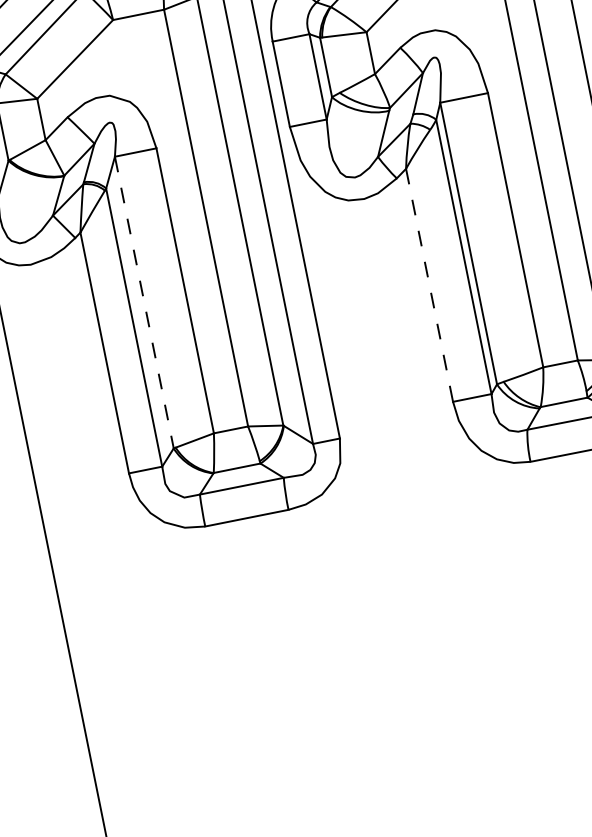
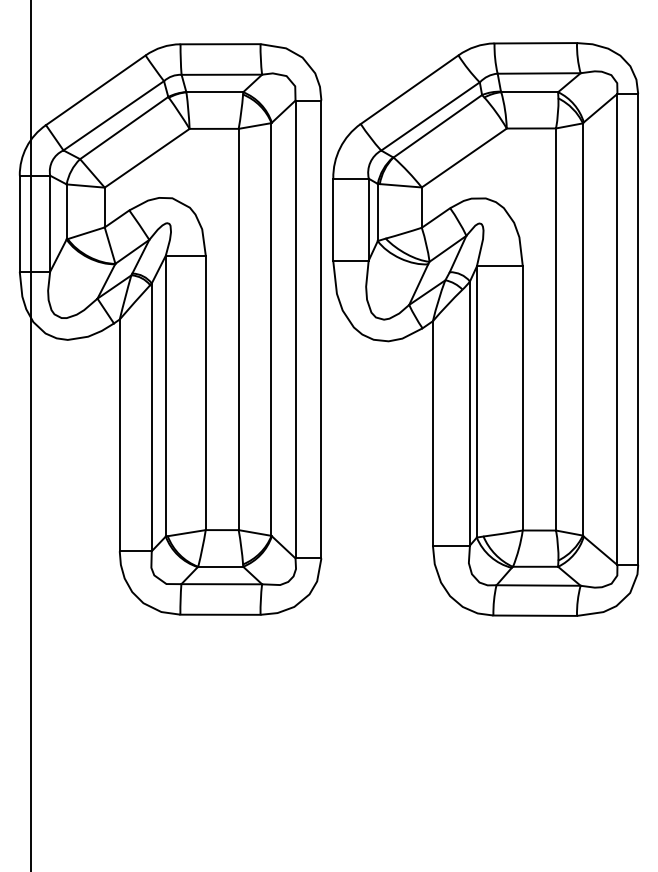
line: (429, 285) -> (432, 433), dashed -> solid
line: (144, 303) -> (165, 396), dashed -> solid

